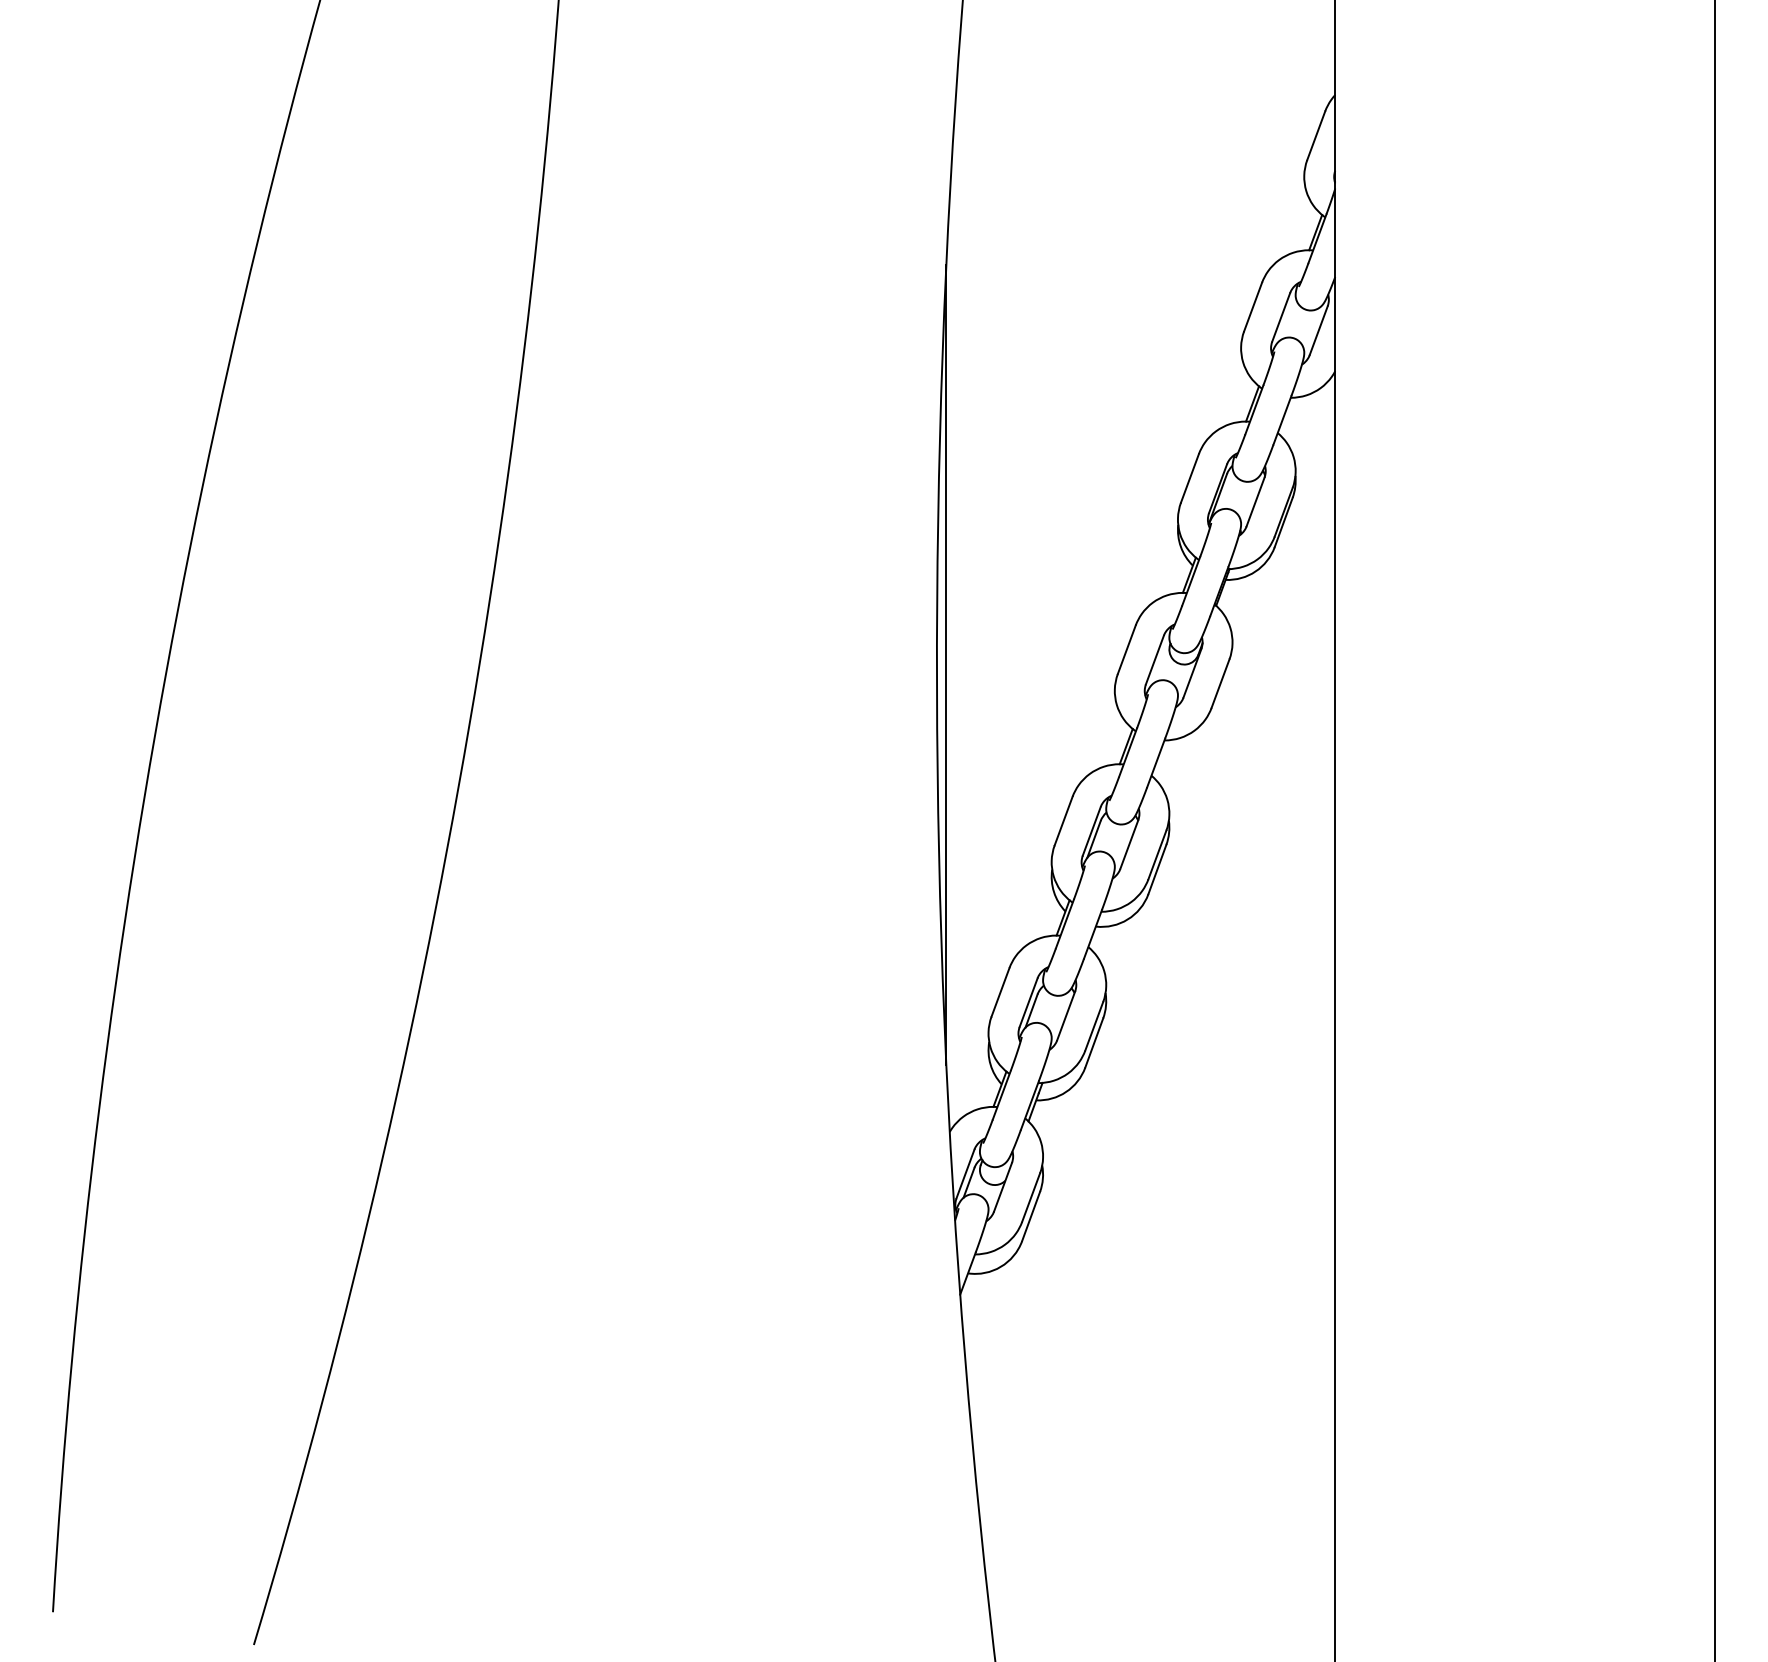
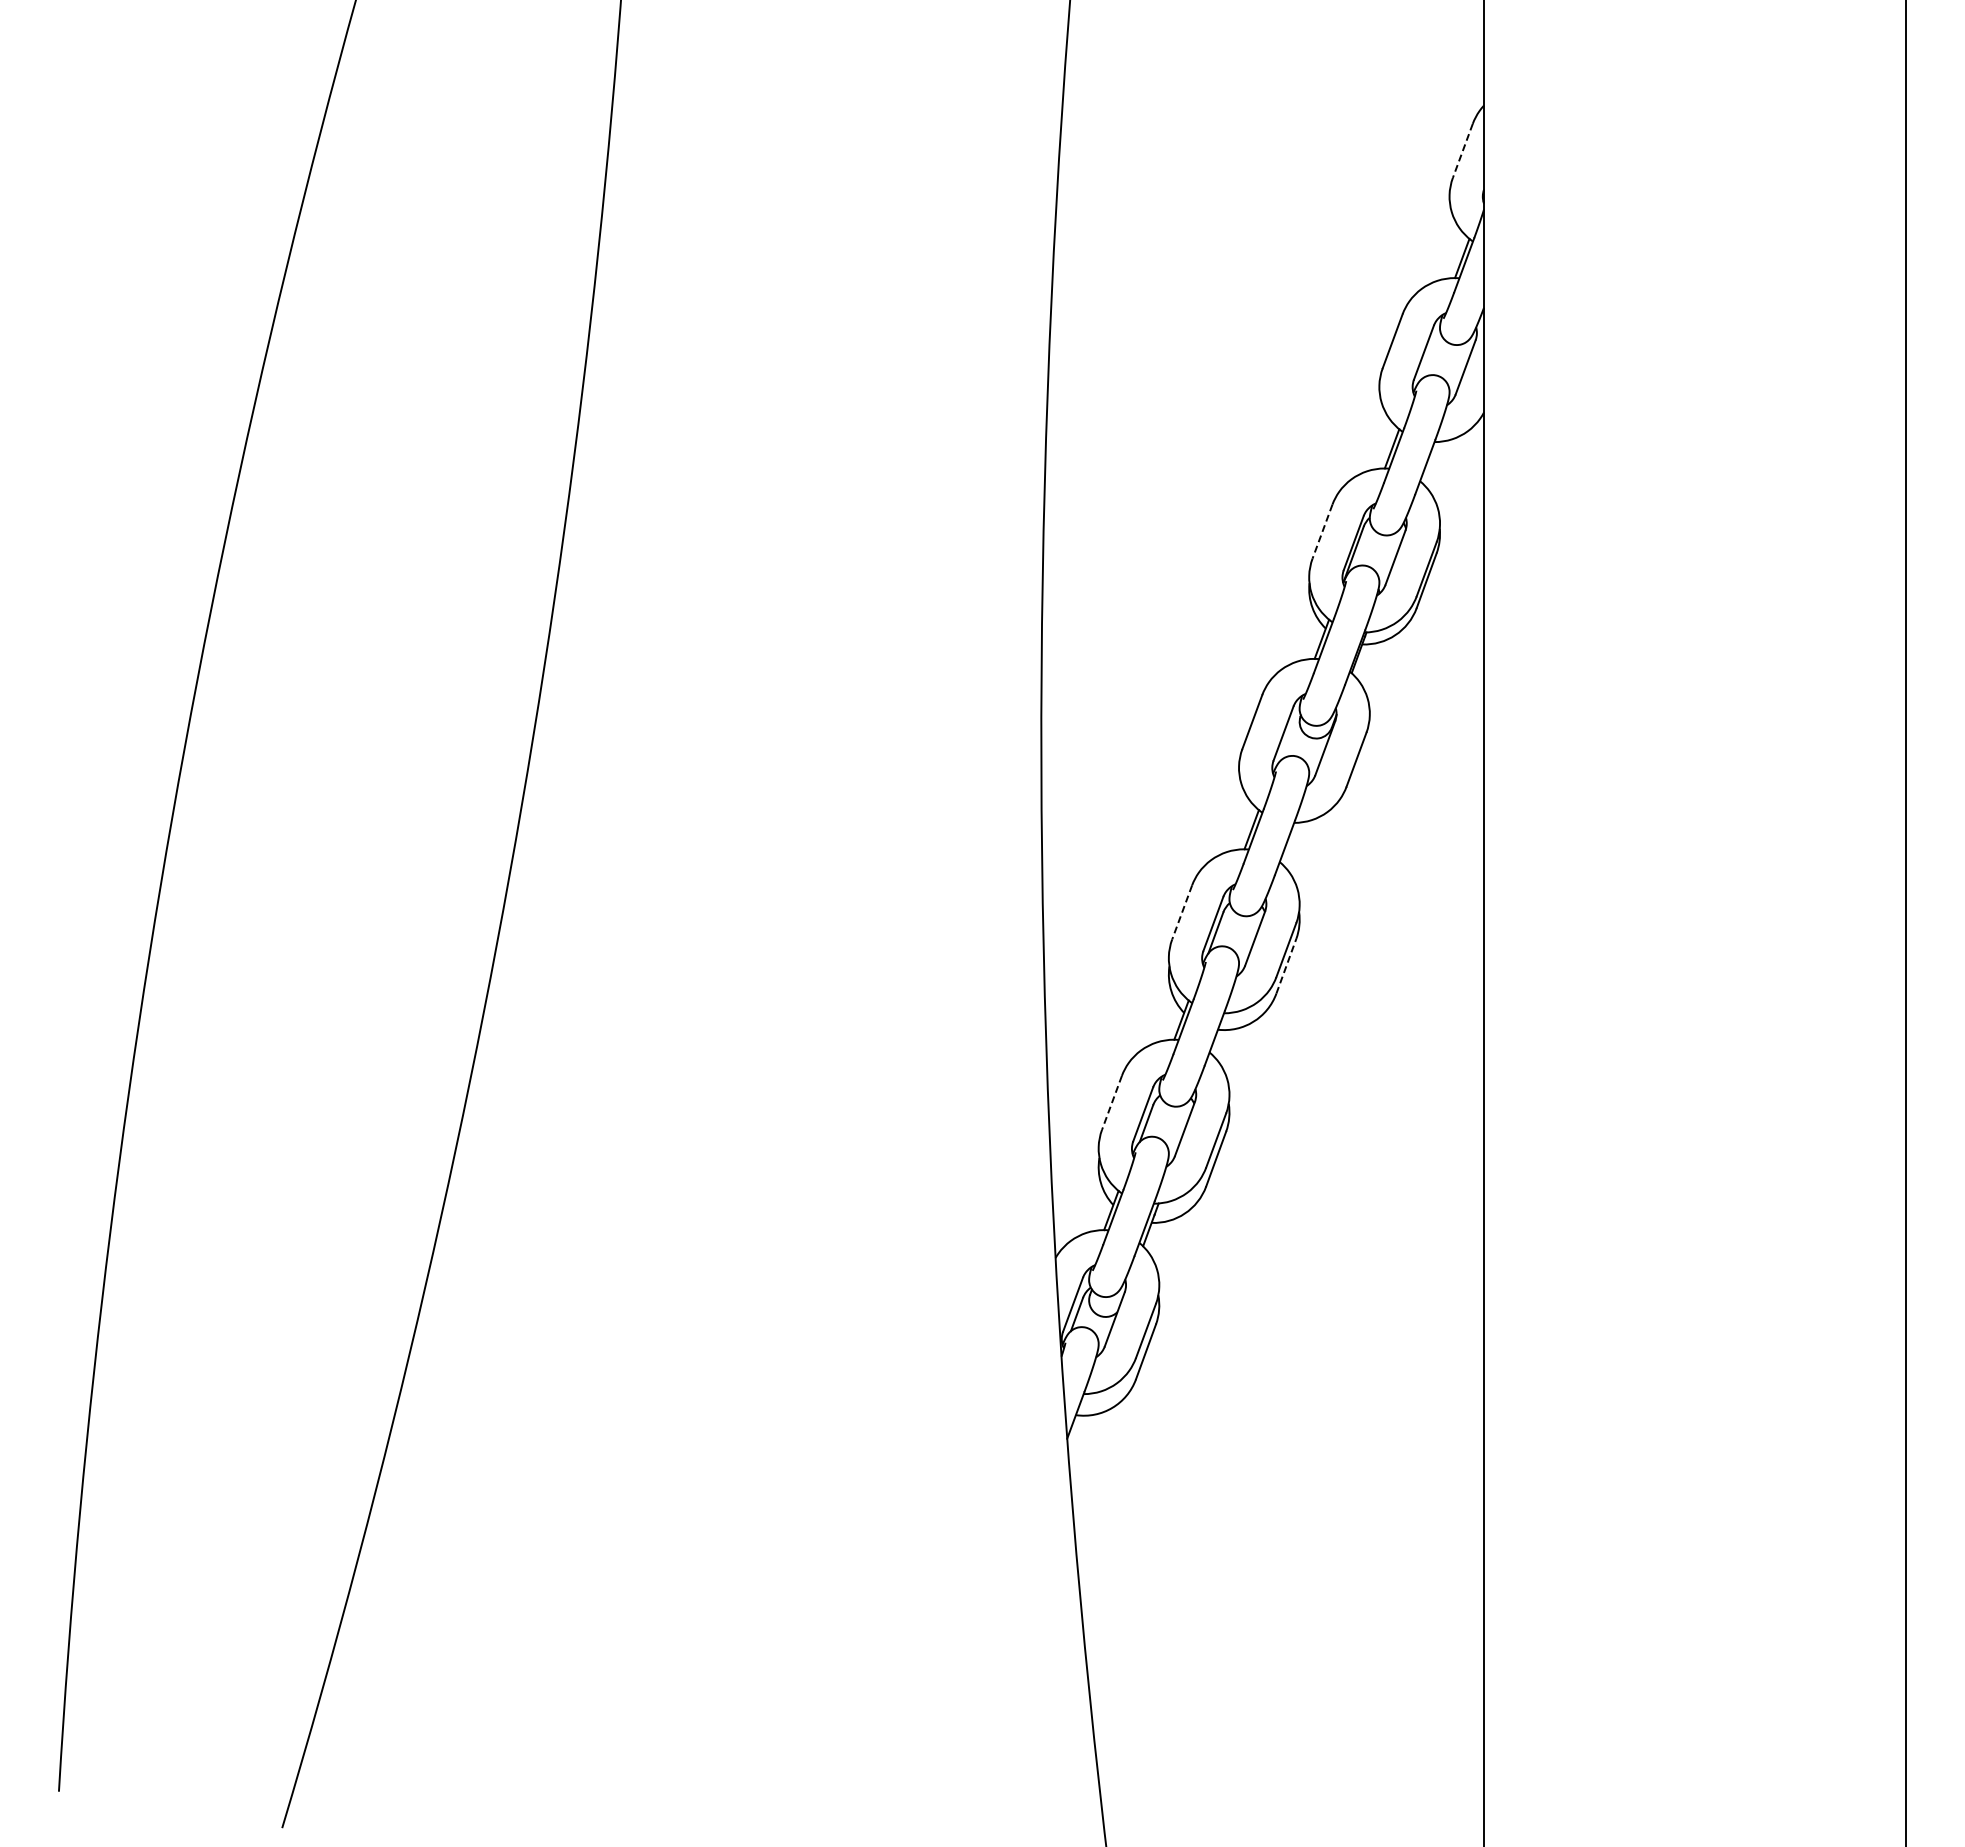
line: (1315, 135) -> (1462, 150), solid -> dashed
line: (1189, 478) -> (1322, 531), solid -> dashed
line: (946, 664) -> (1051, 738), removed
line: (1063, 821) -> (1182, 912), solid -> dashed
line: (1157, 868) -> (1286, 965), solid -> dashed
line: (1000, 992) -> (1111, 1102), solid -> dashed

